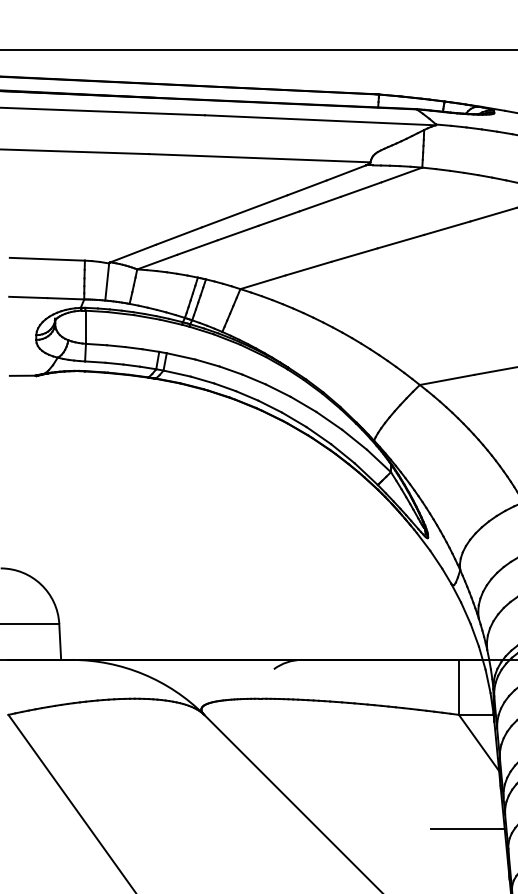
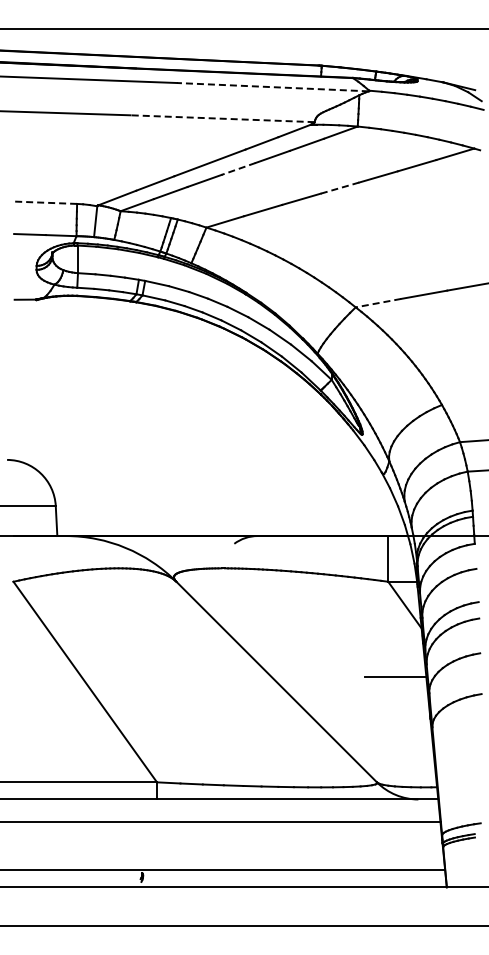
line: (319, 120) -> (272, 87), solid -> dashed
line: (259, 157) -> (222, 118), solid -> dashed
line: (278, 219) -> (238, 169), solid -> dashed
line: (400, 242) -> (339, 188), solid -> dashed
line: (46, 258) -> (45, 202), solid -> dashed
line: (446, 380) -> (377, 303), solid -> dashed

